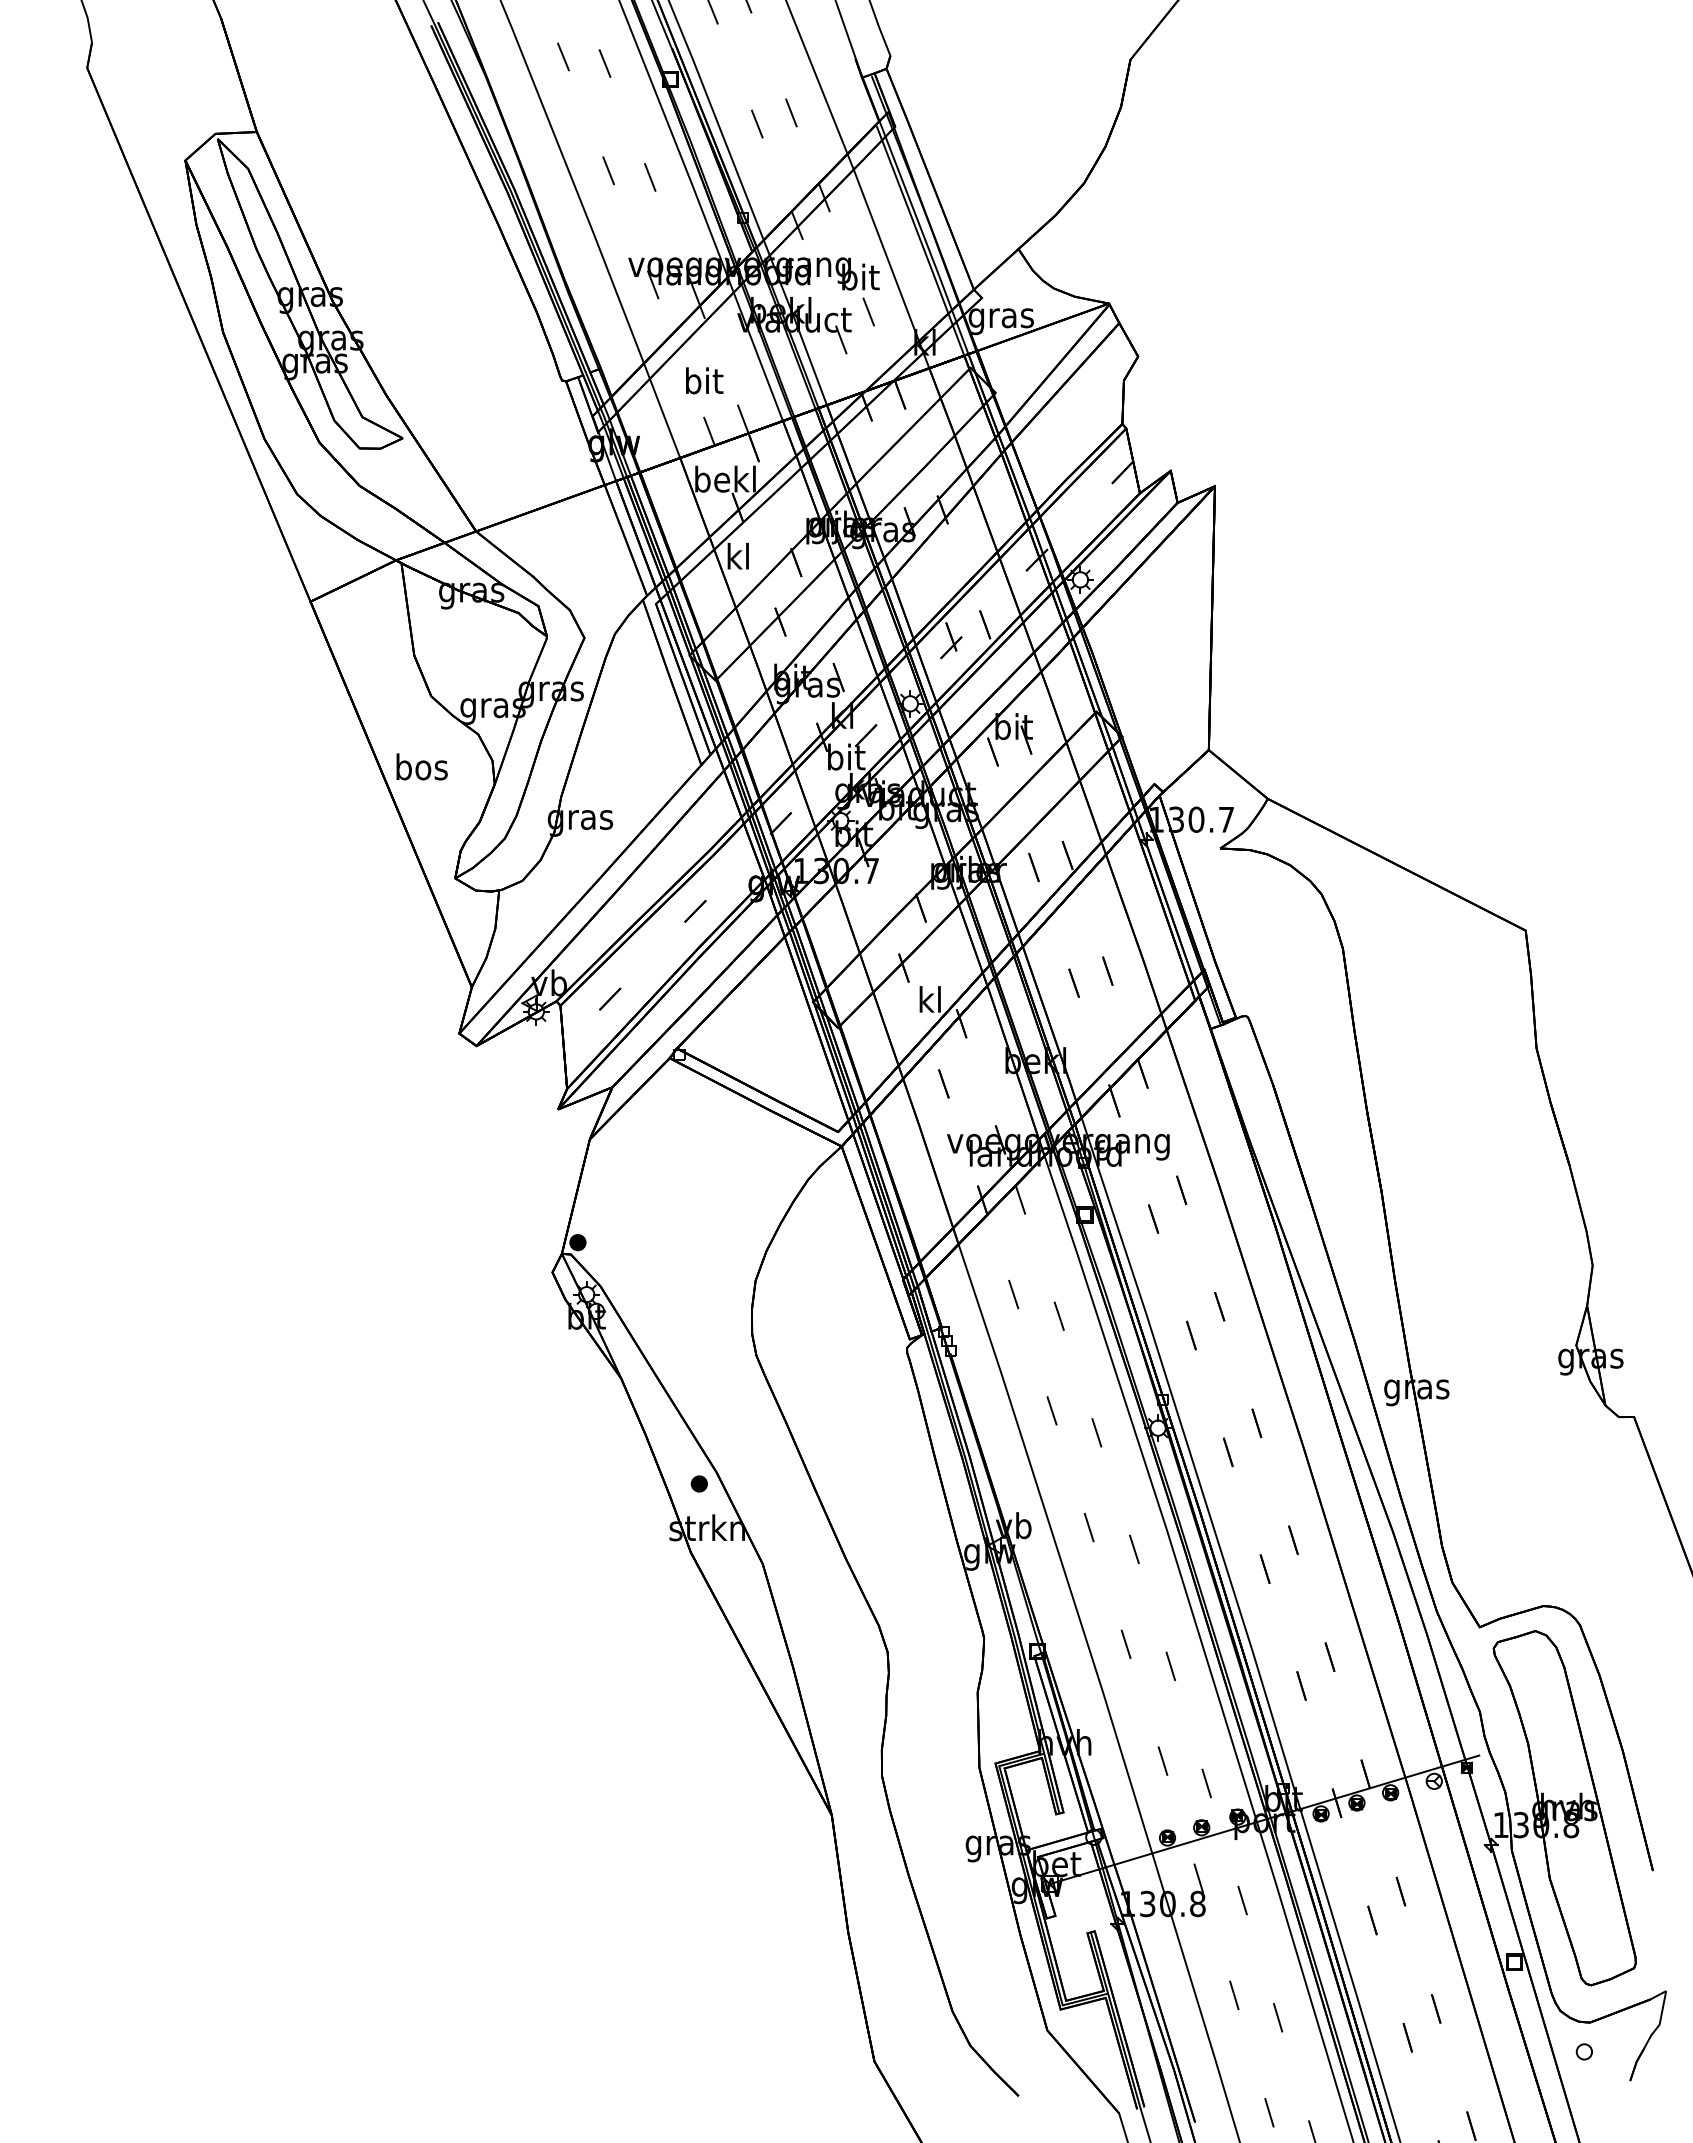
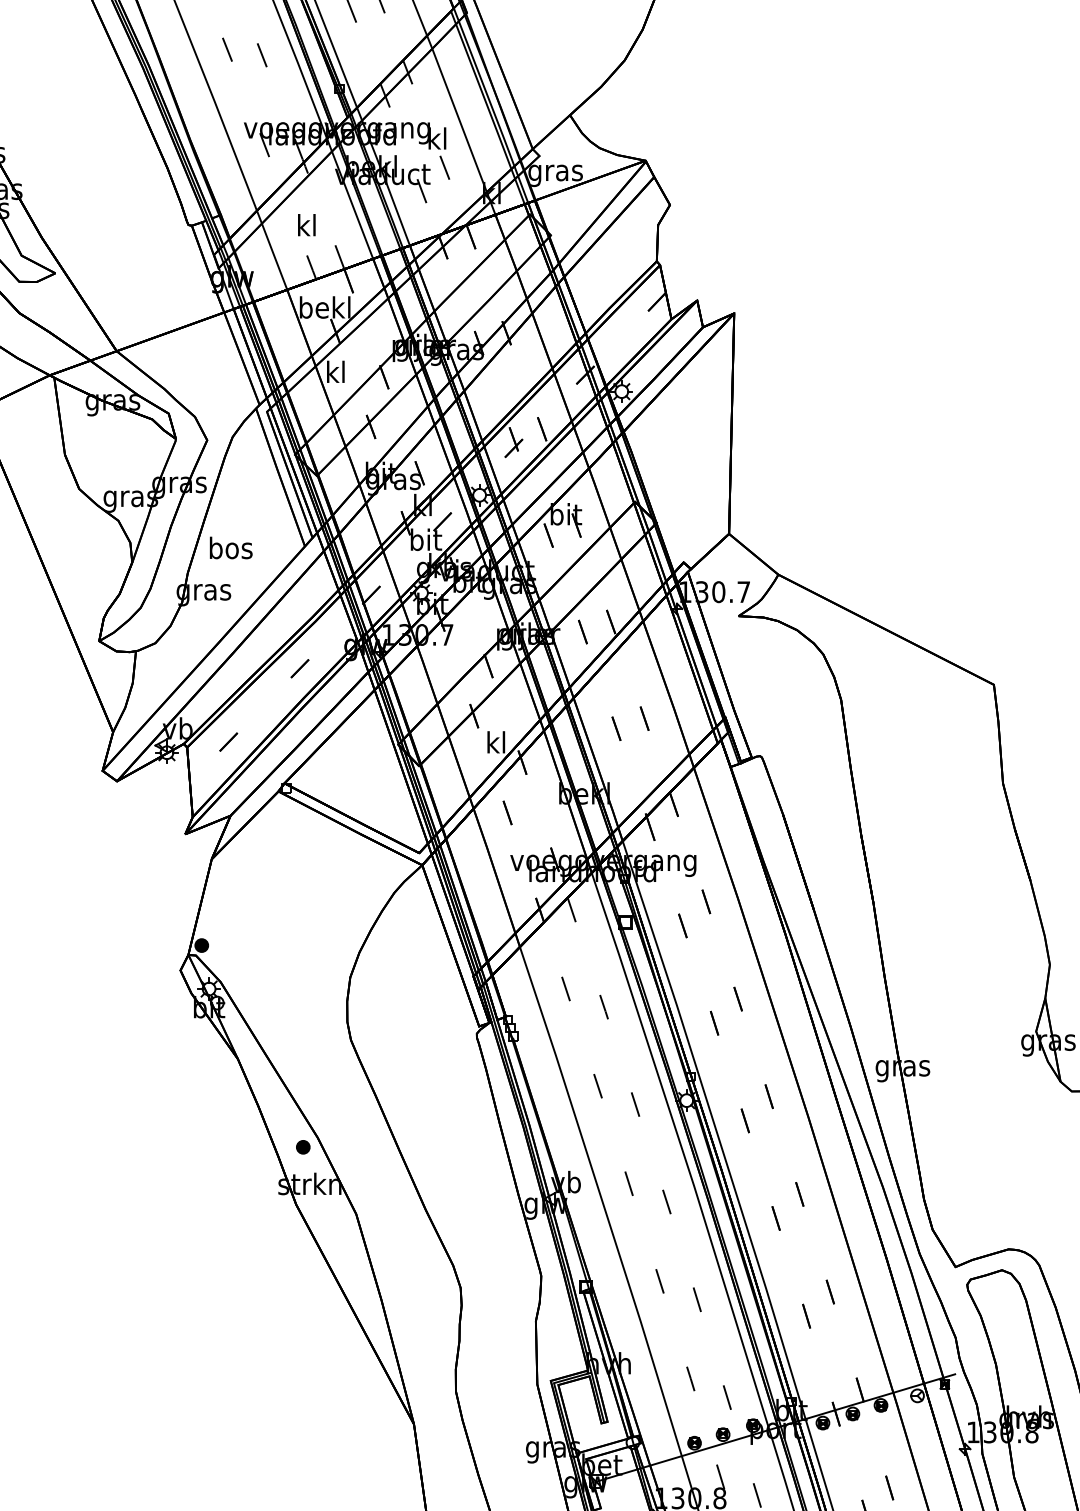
text: (860, 276) -> (437, 138), bit -> kl
text: (704, 380) -> (307, 225), bit -> kl
text: (421, 766) -> (230, 547), moved

